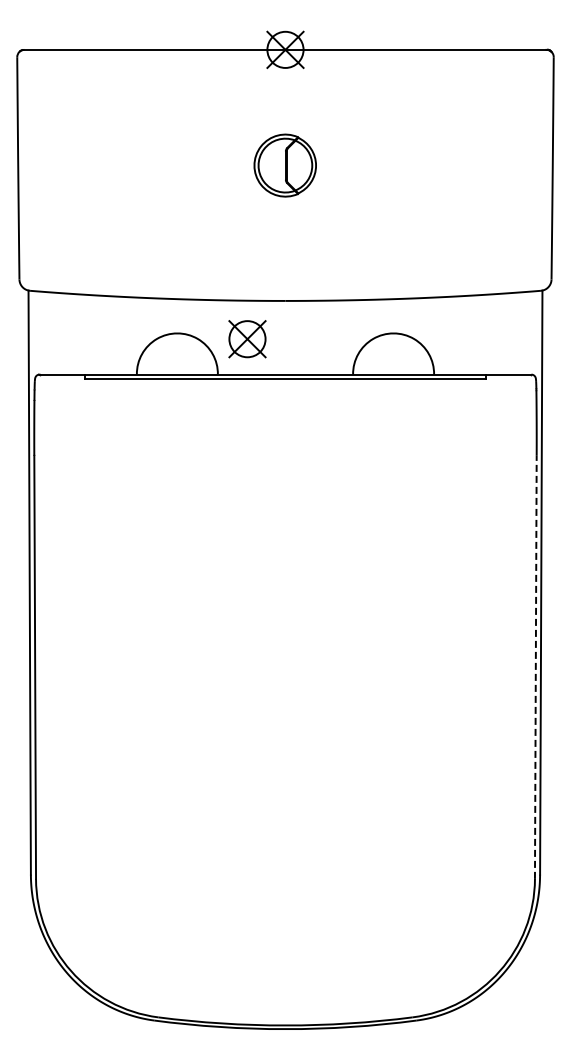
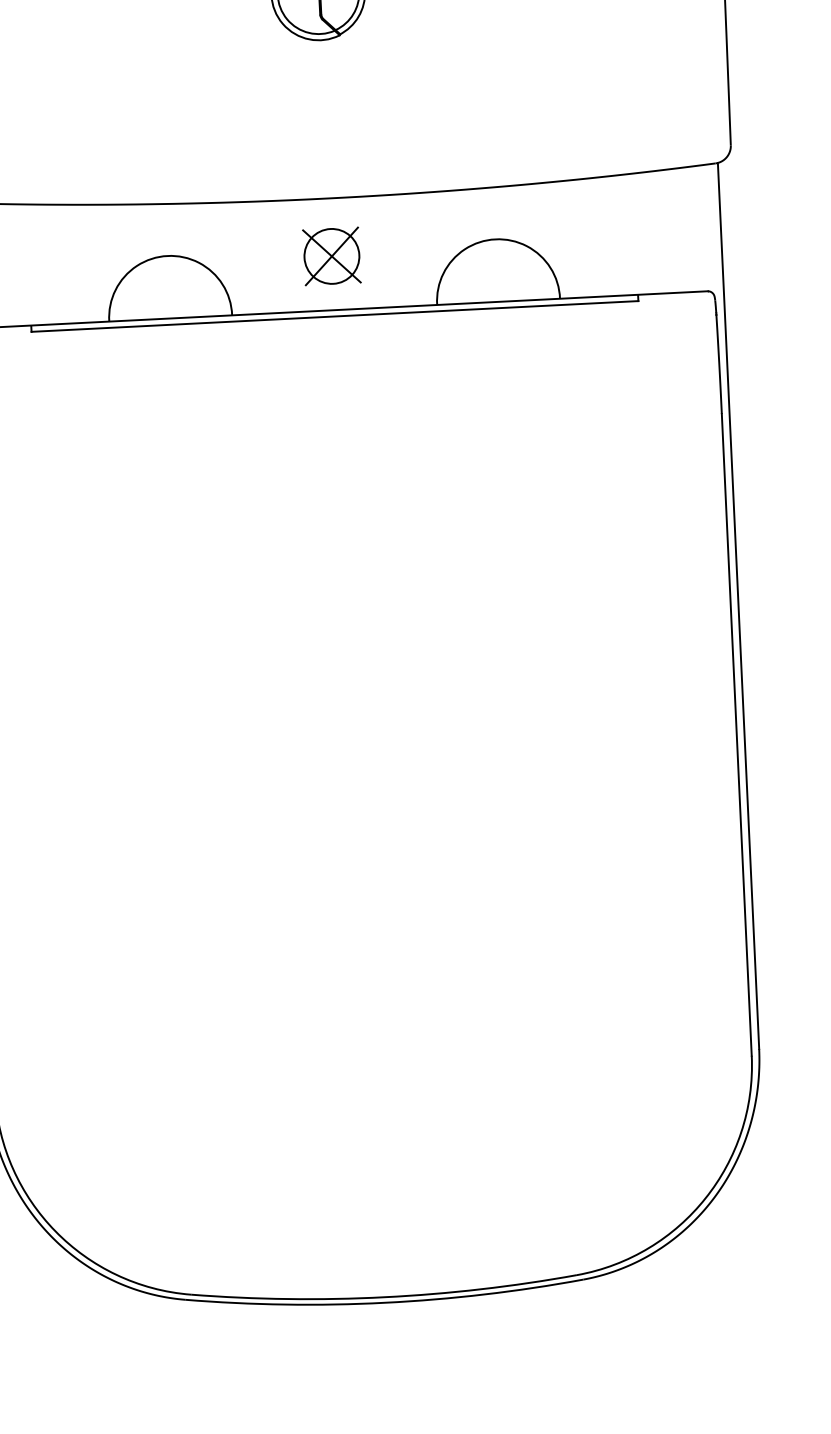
part: (247, 339) -> (331, 256), moved
line: (535, 667) -> (736, 735), dashed -> solid

